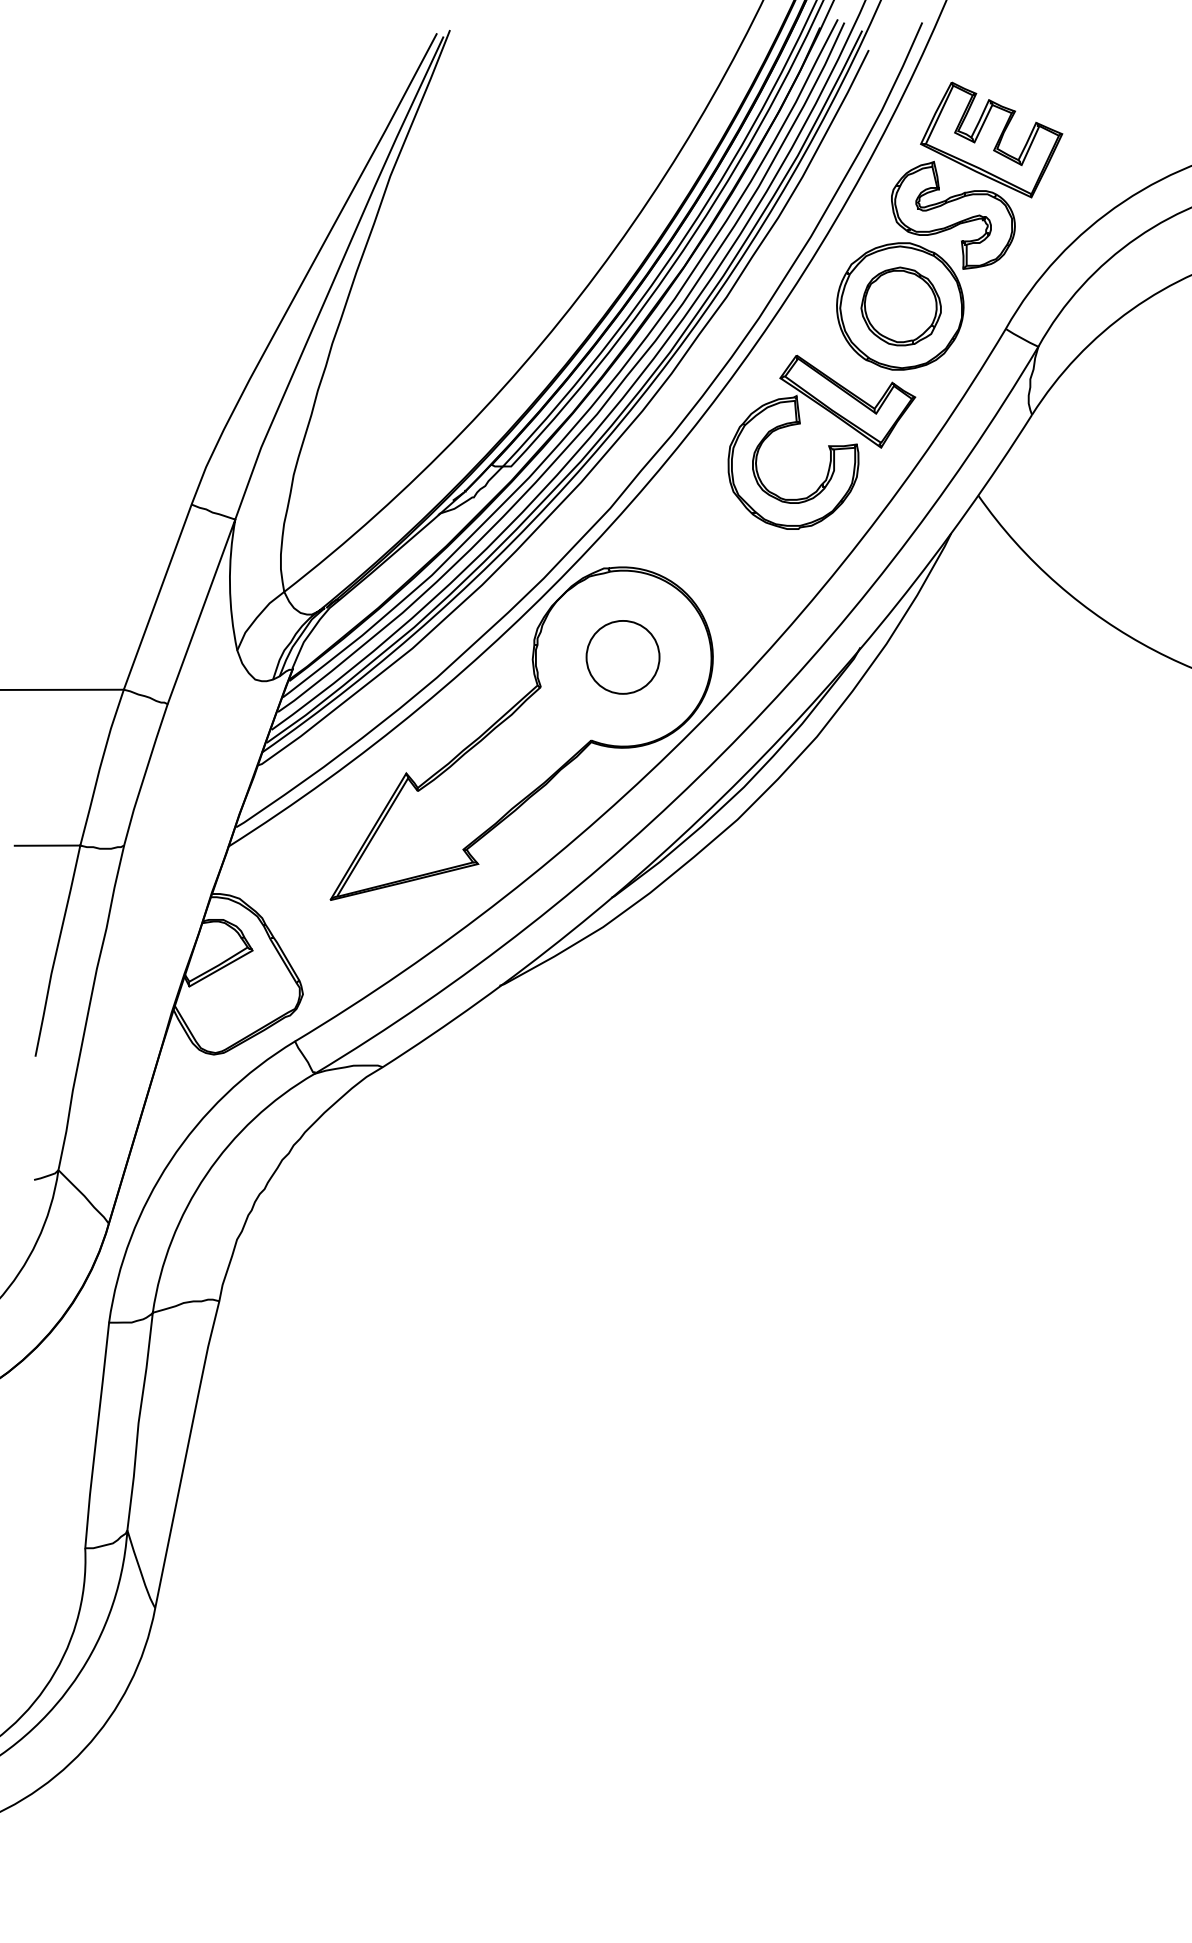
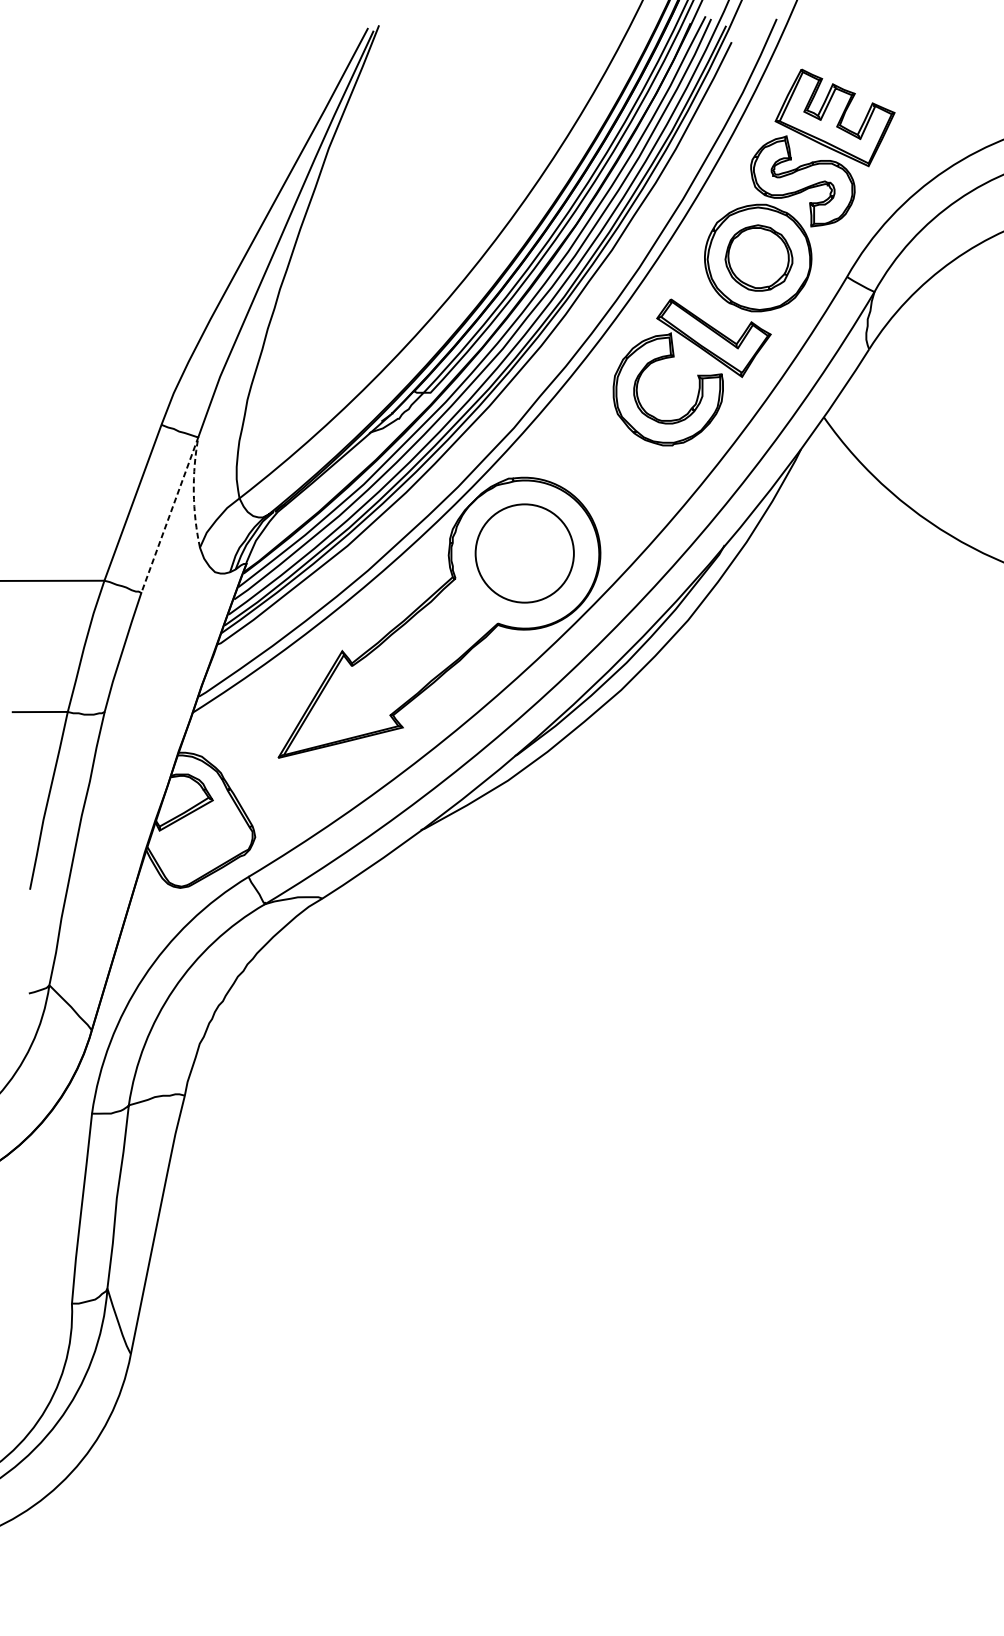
line: (226, 544) -> (190, 458), solid -> dashed
circle: (622, 656) -> (524, 552), size x1.6

